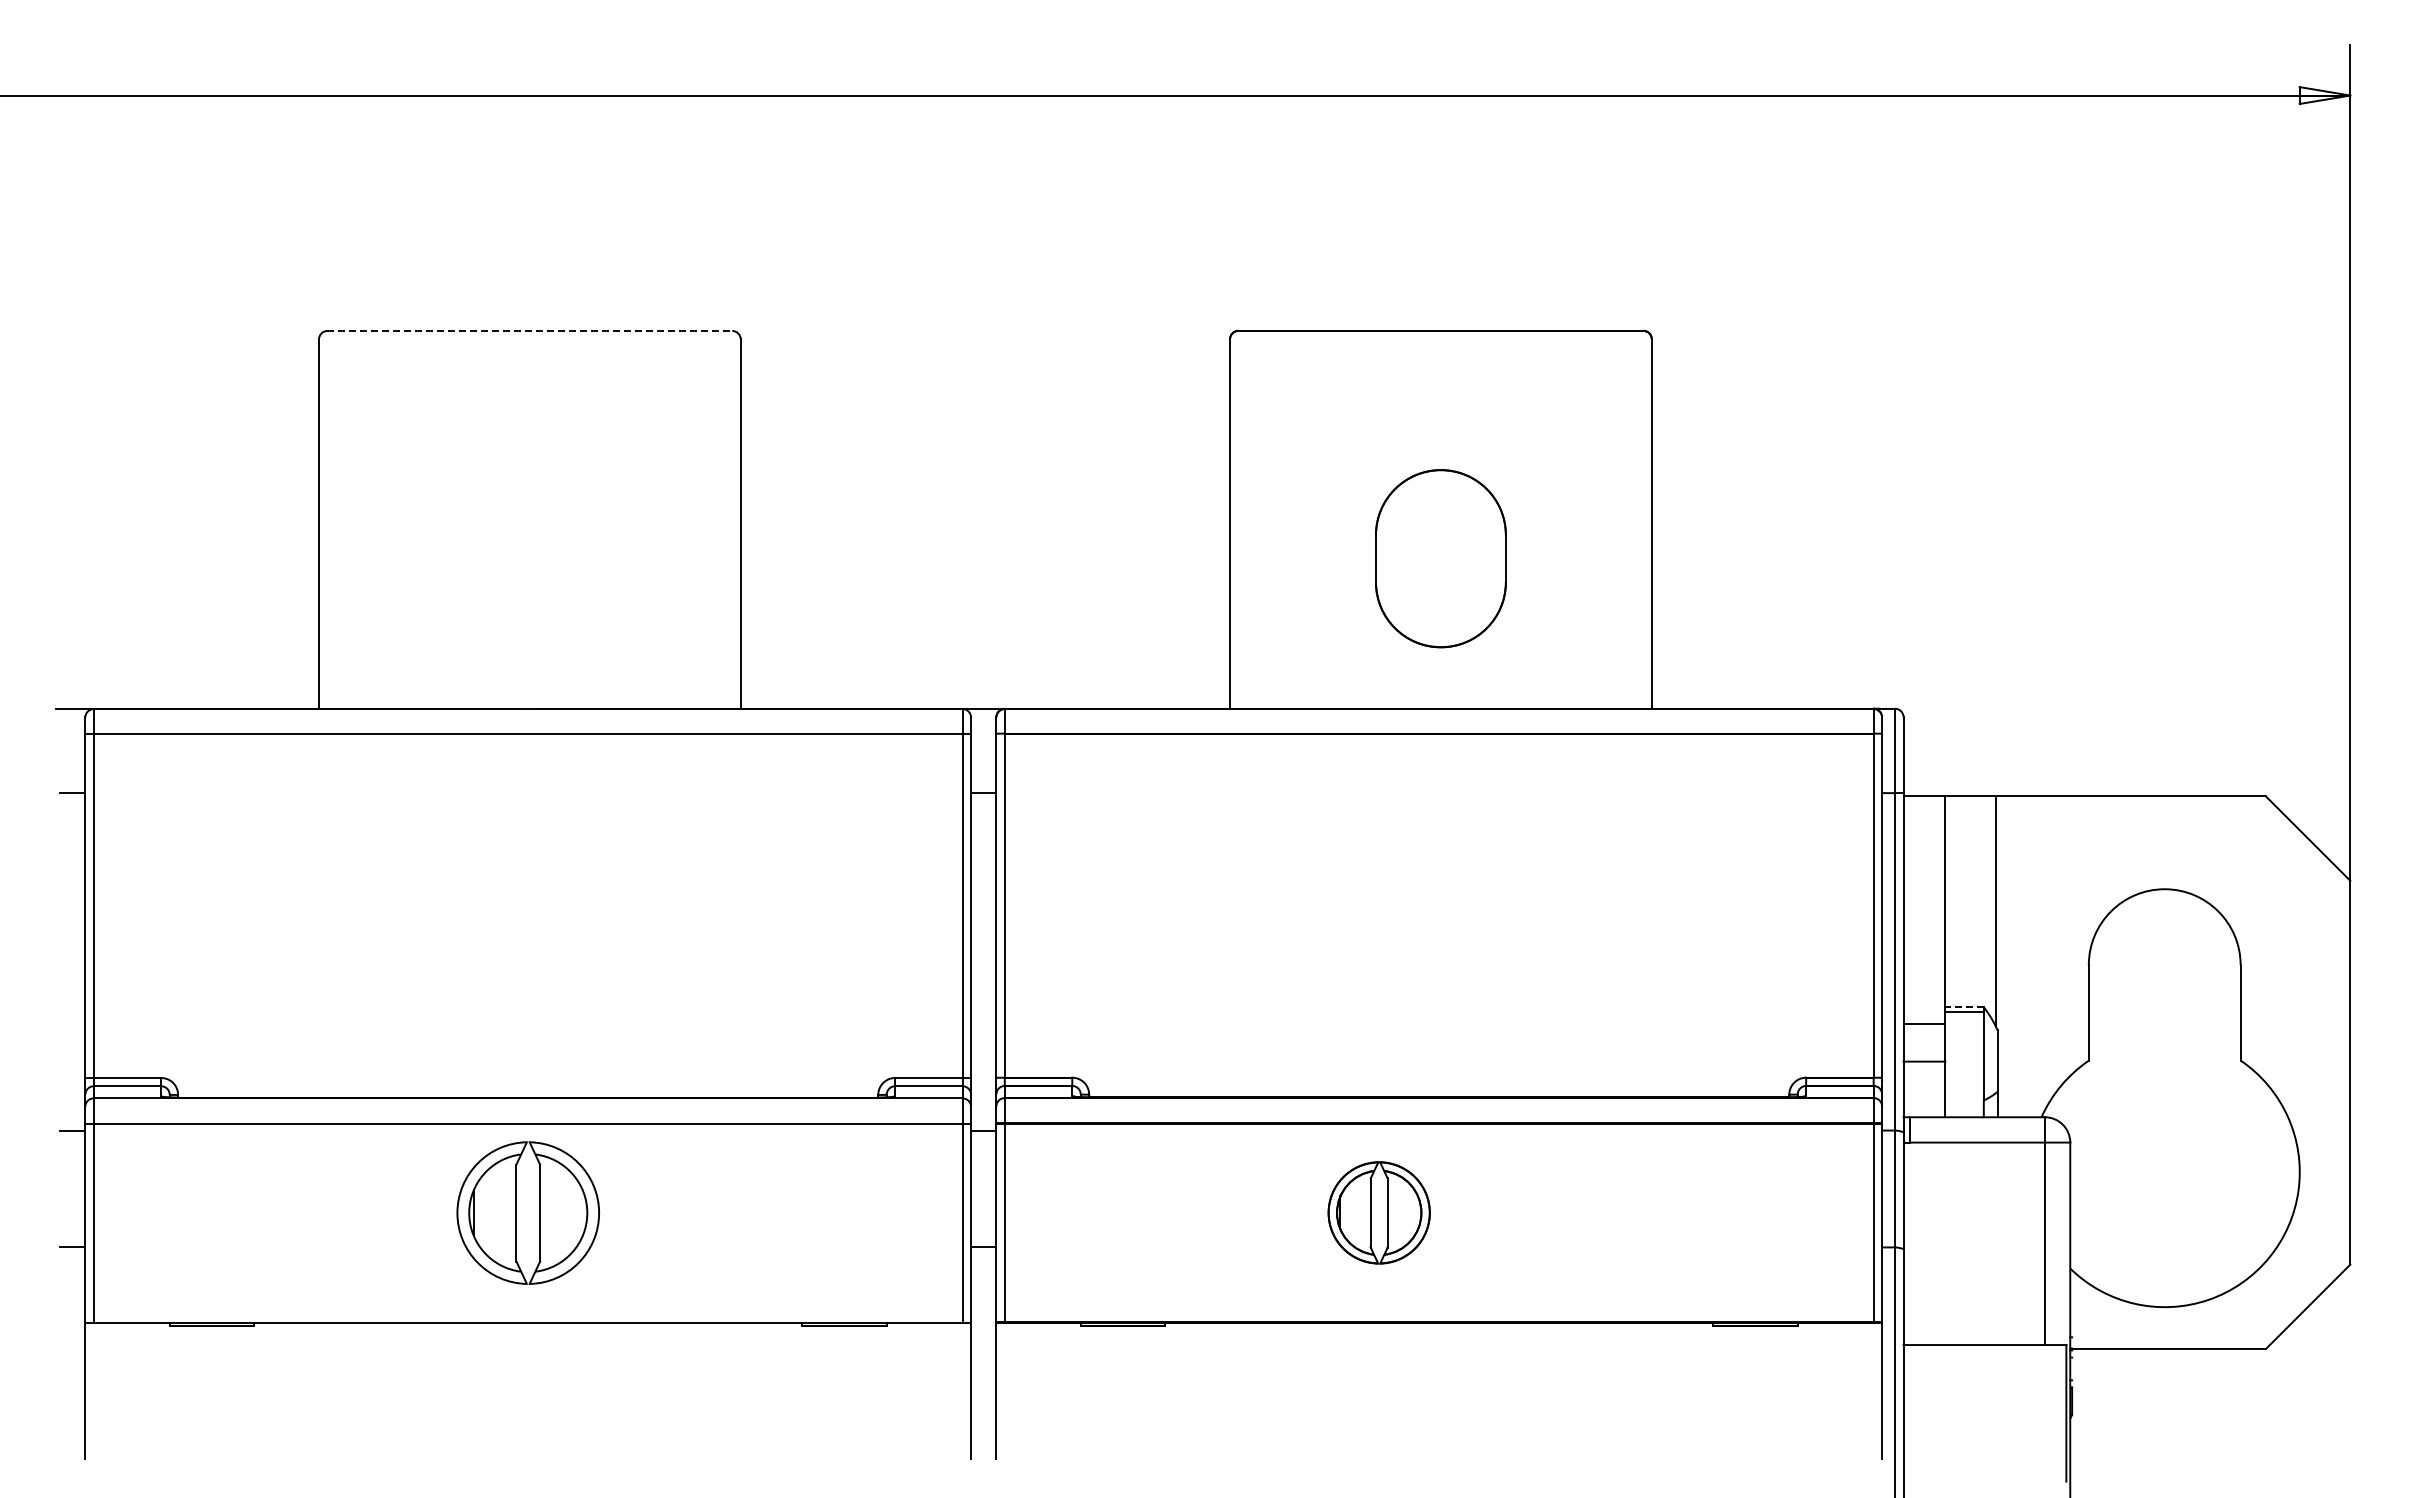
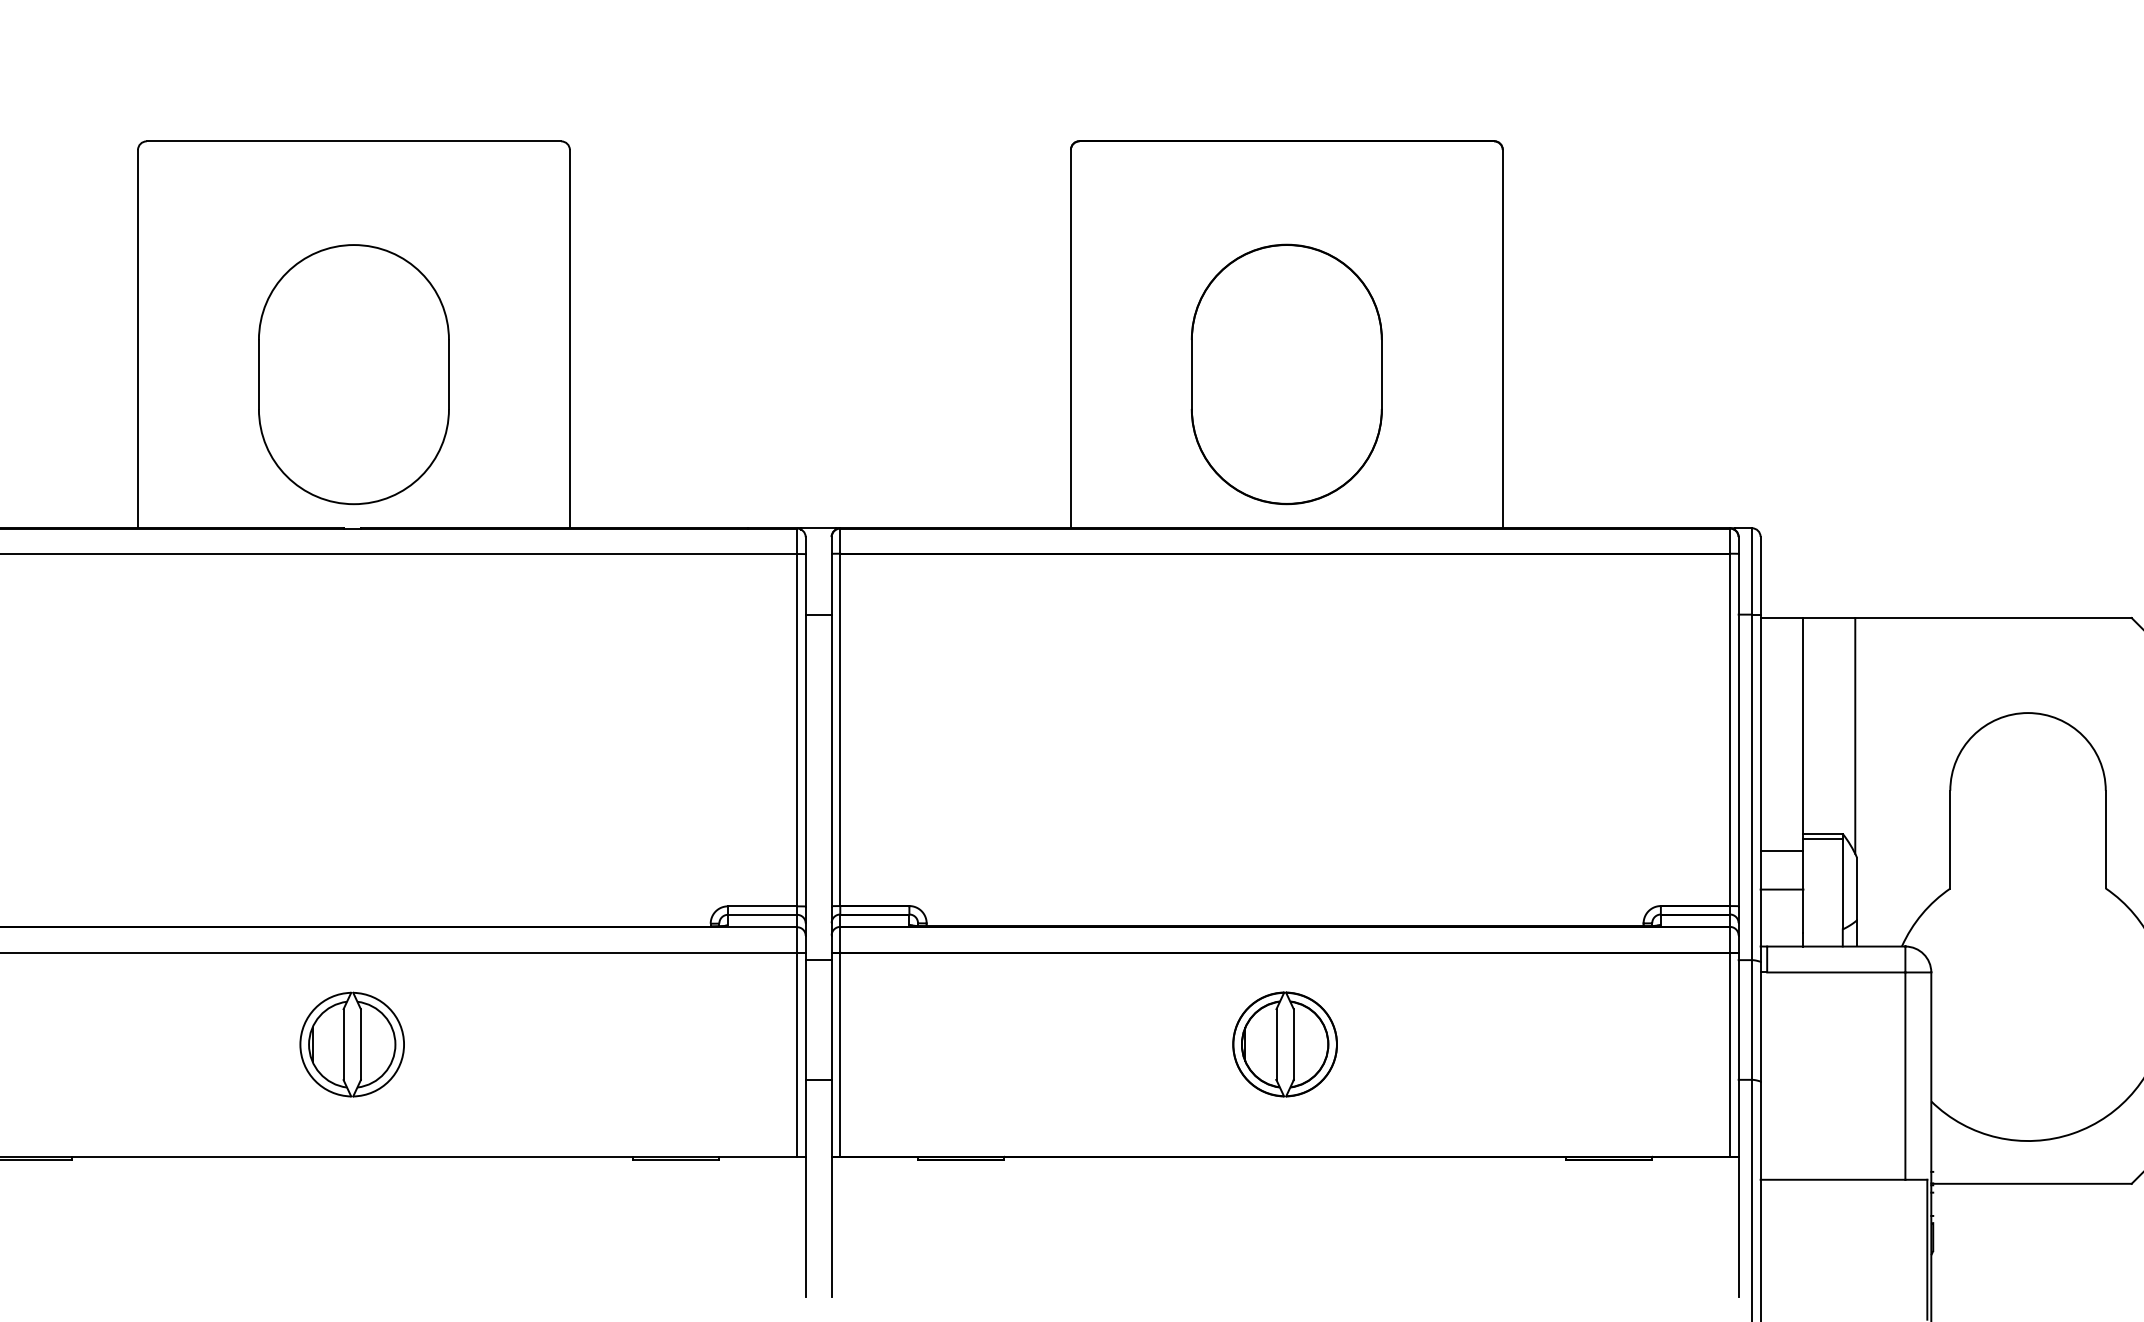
line: (530, 330) -> (354, 140), dashed -> solid
part: (529, 558) -> (353, 374), added
part: (1440, 558) -> (1286, 374), size x1.43
line: (1964, 1007) -> (1823, 834), dashed -> solid
part: (527, 1212) -> (351, 1044), size x0.71
part: (1378, 1212) -> (1284, 1044), moved

